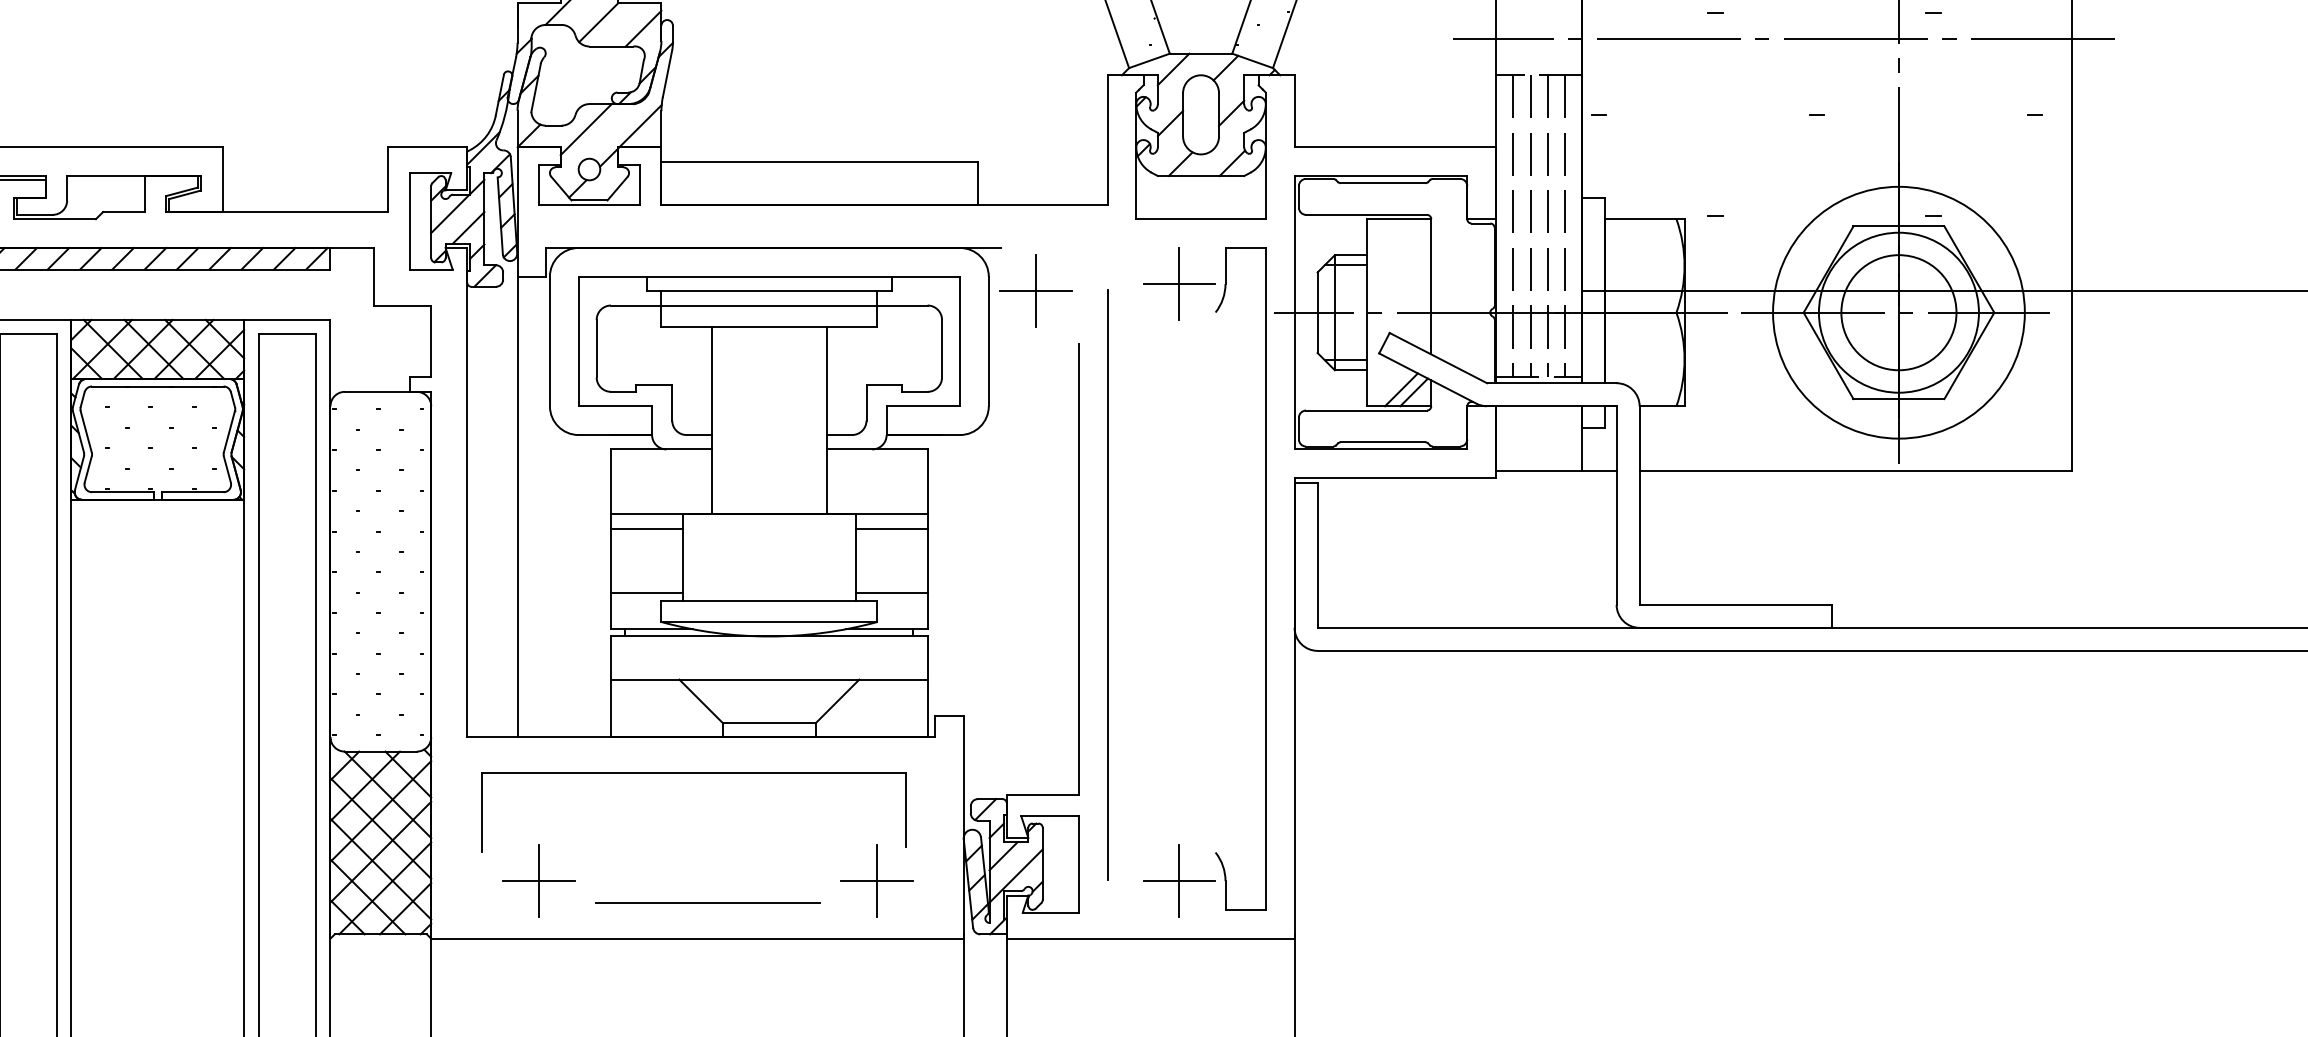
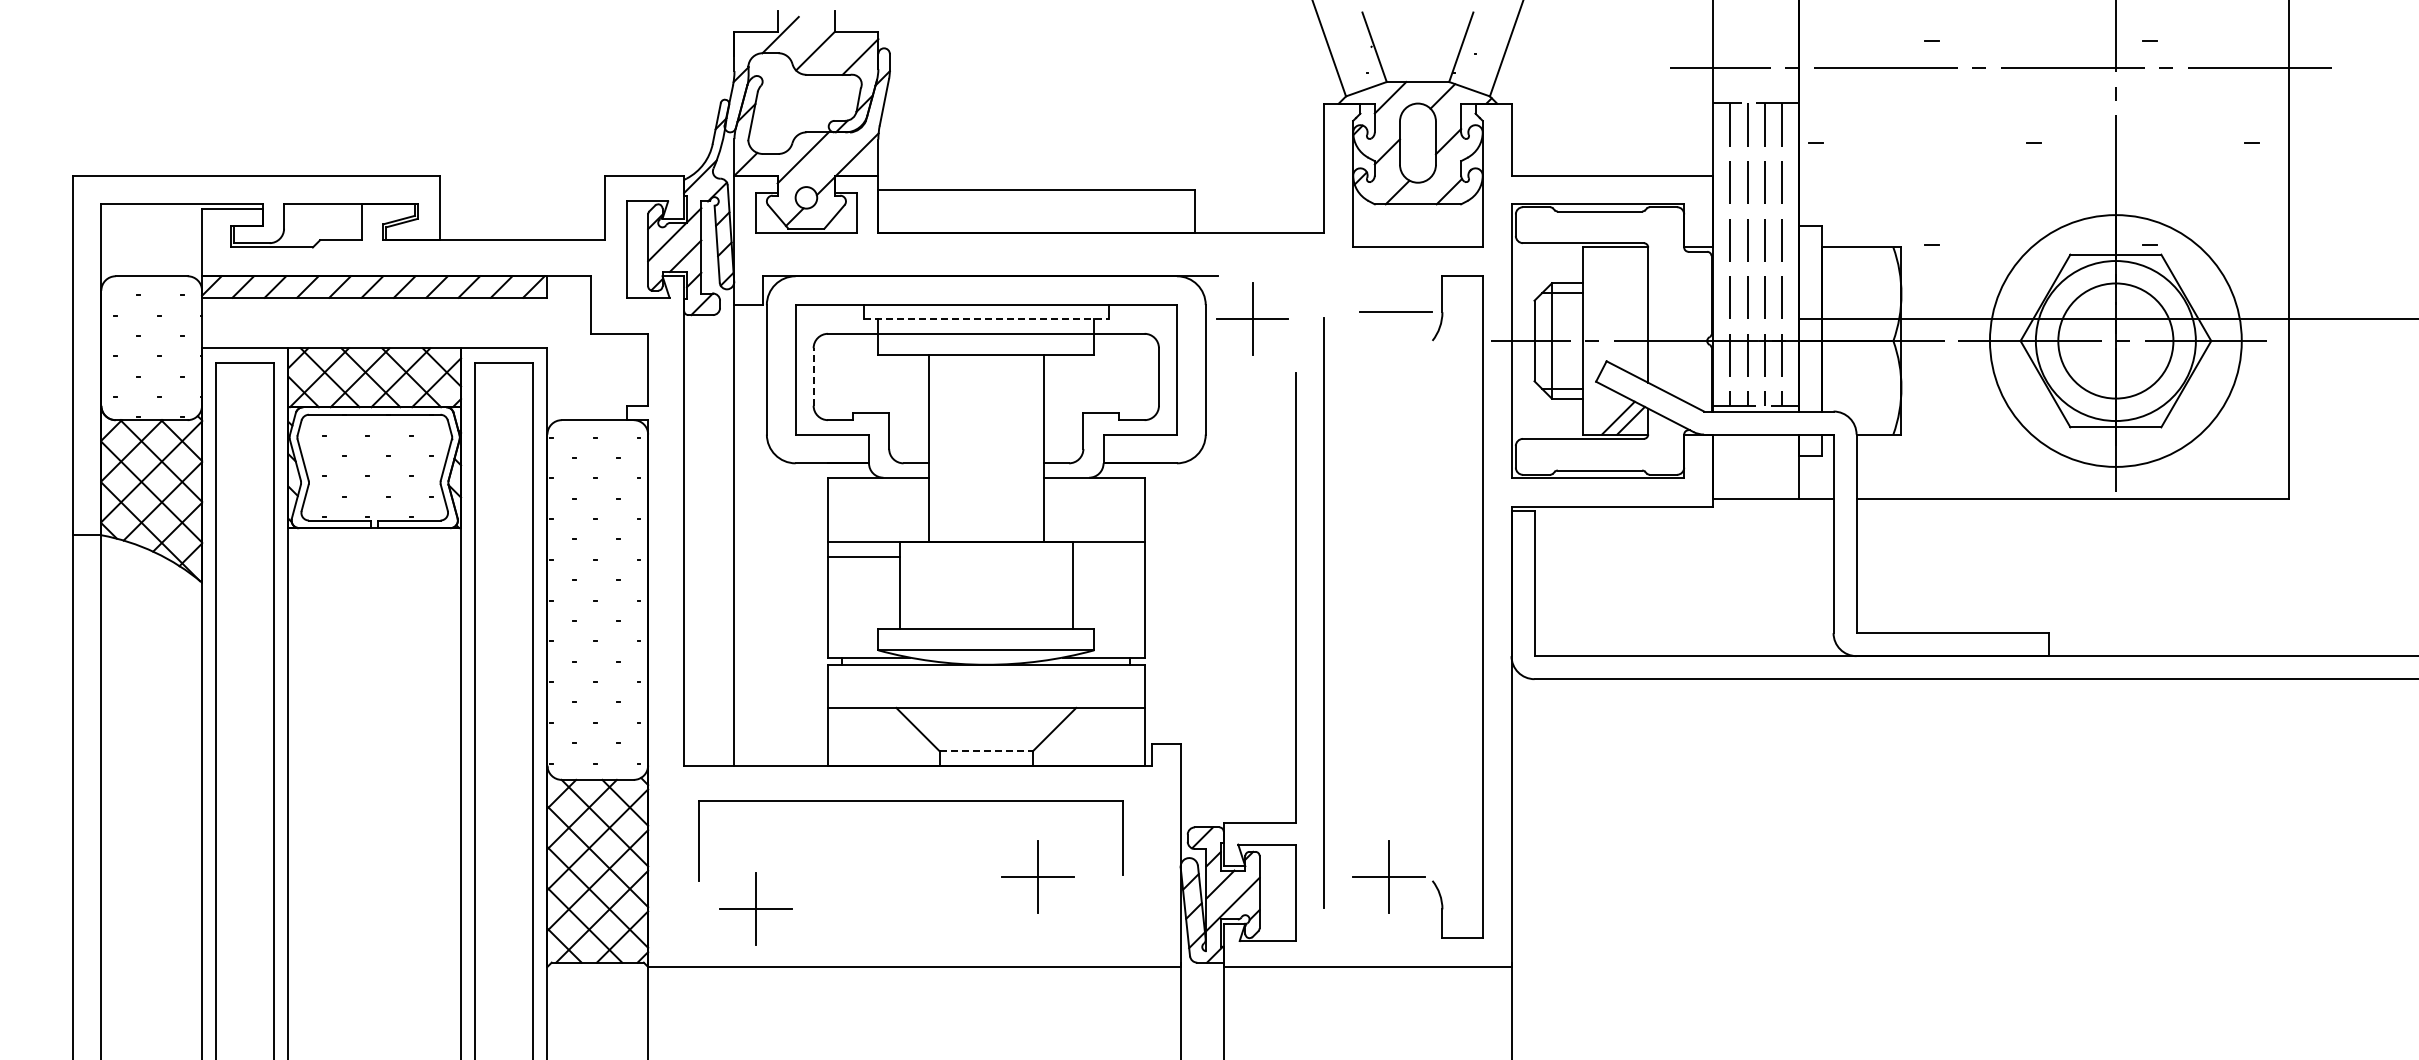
line: (1179, 284) -> (1396, 312), removed
line: (769, 291) -> (986, 319), solid -> dashed
line: (596, 349) -> (813, 377), solid -> dashed
line: (891, 528) -> (1108, 556), removed
line: (646, 593) -> (863, 621), removed
line: (891, 593) -> (1108, 621), removed
line: (769, 723) -> (986, 751), solid -> dashed
part: (876, 880) -> (1037, 876), moved
part: (1178, 880) -> (1388, 876), moved
line: (707, 902) -> (924, 930), removed

